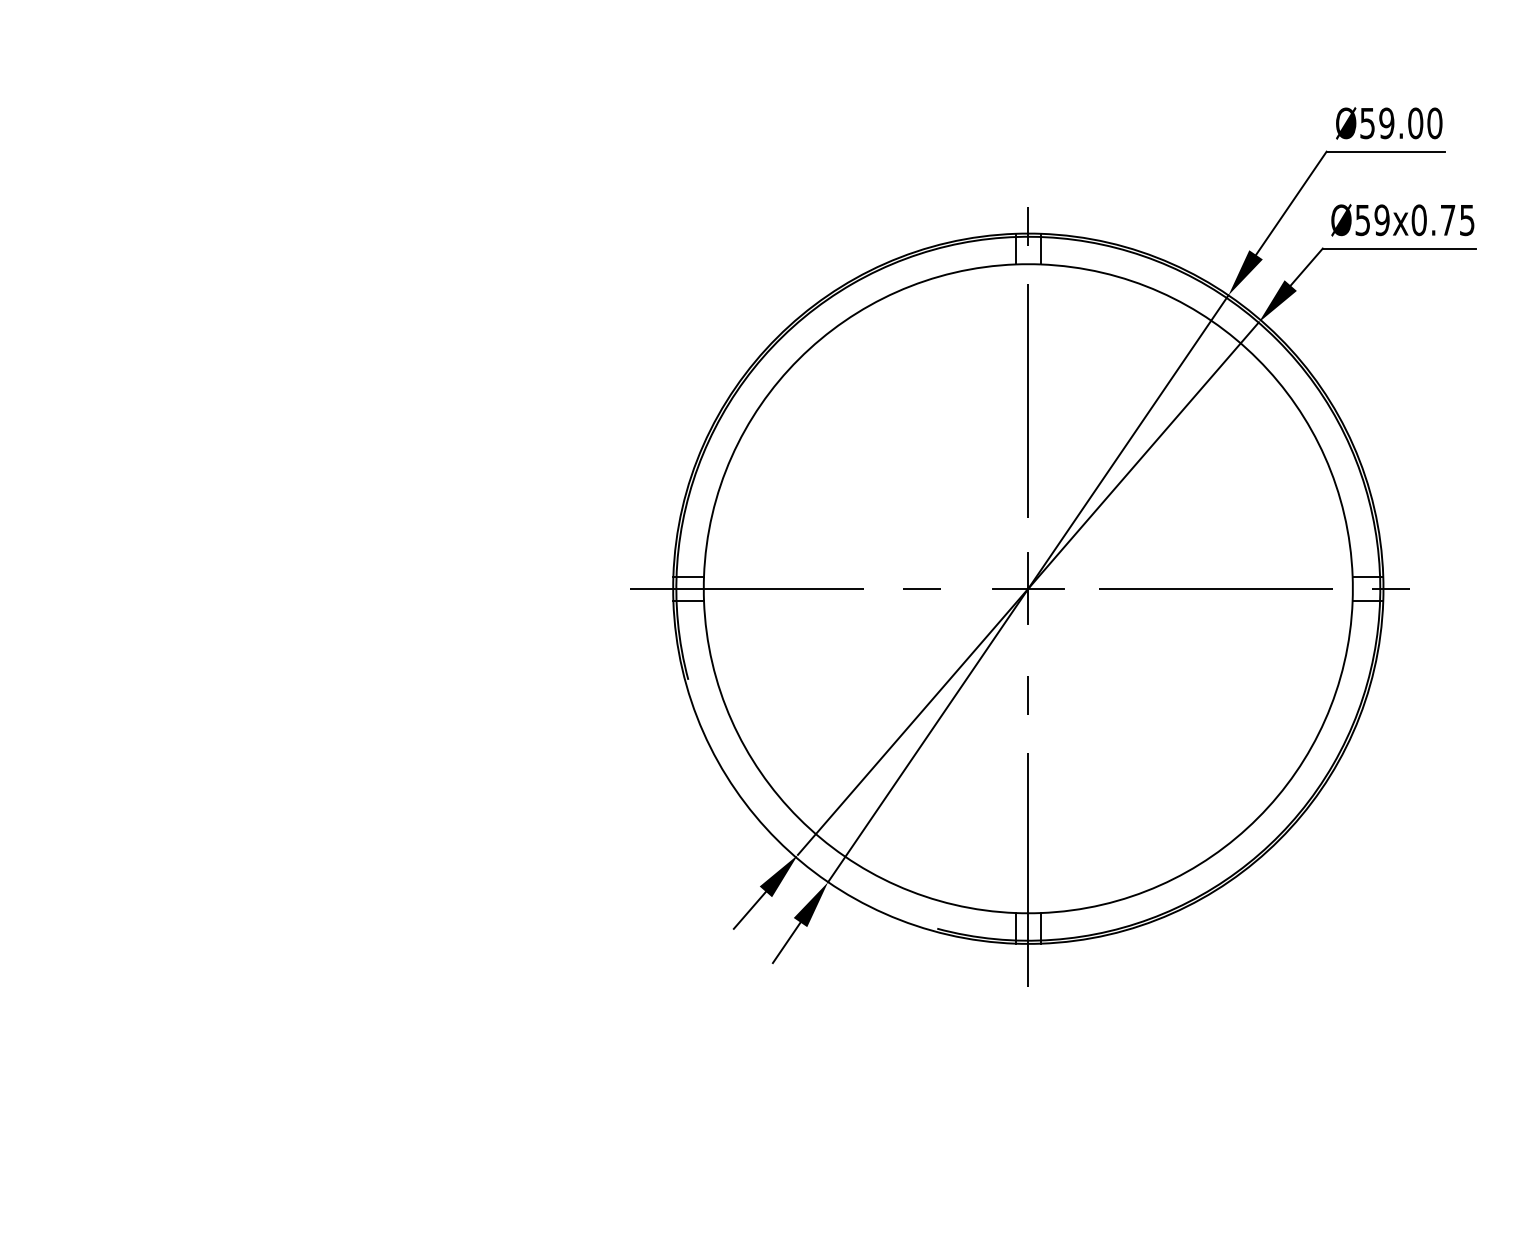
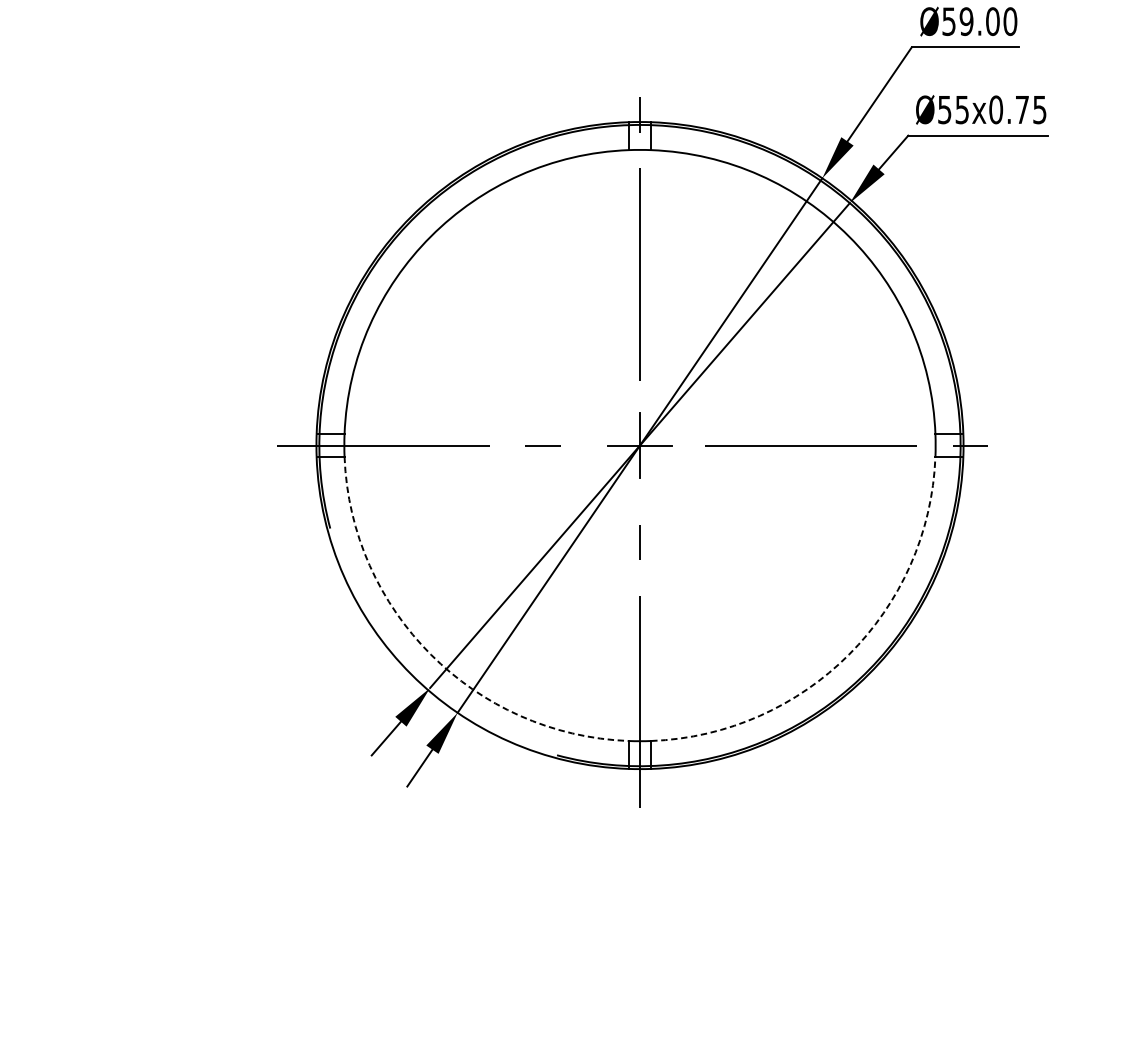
text: (1381, 219) -> (961, 109), Ø59x0.75 -> Ø55x0.75
arc: (798, 818) -> (430, 654), solid -> dashed
arc: (1257, 818) -> (848, 654), solid -> dashed

